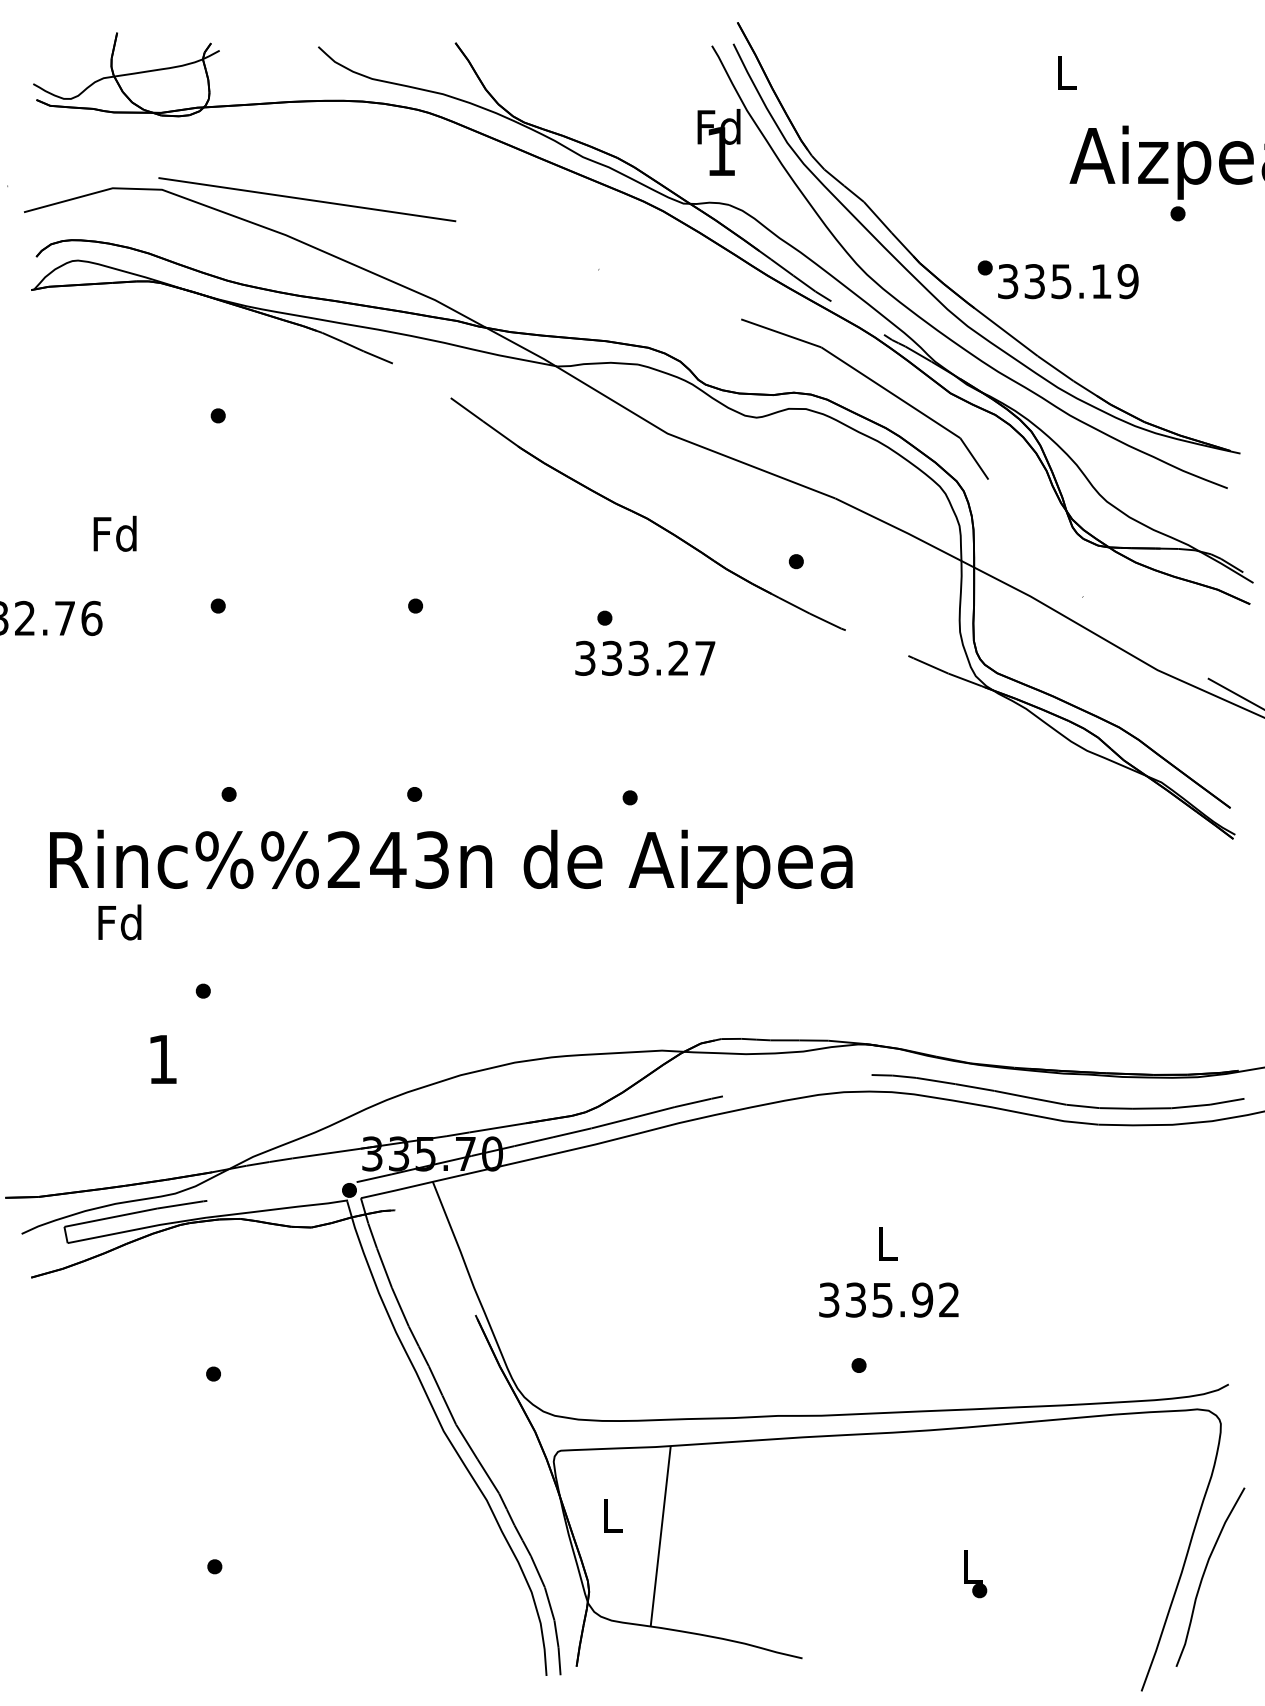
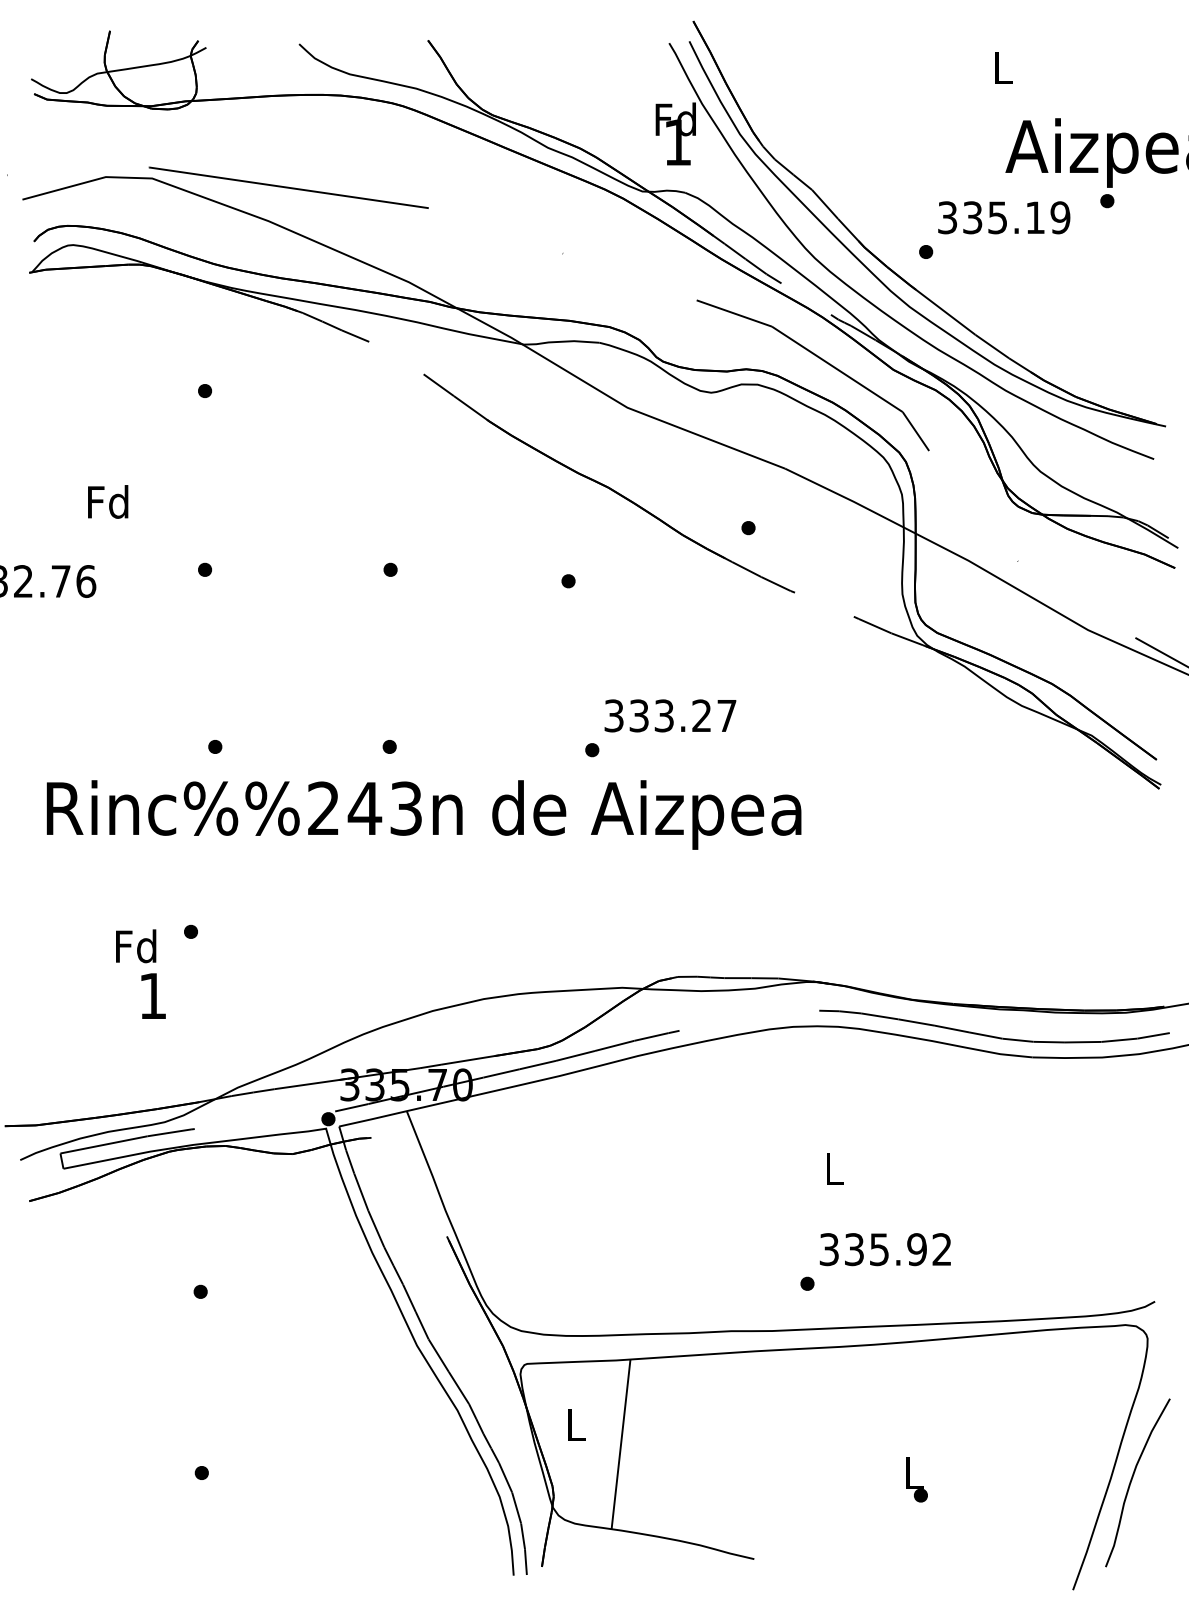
text: (1068, 281) -> (1004, 217), moved
text: (645, 657) -> (670, 715), moved
text: (119, 922) -> (135, 946), moved
text: (888, 1299) -> (884, 1249), moved

